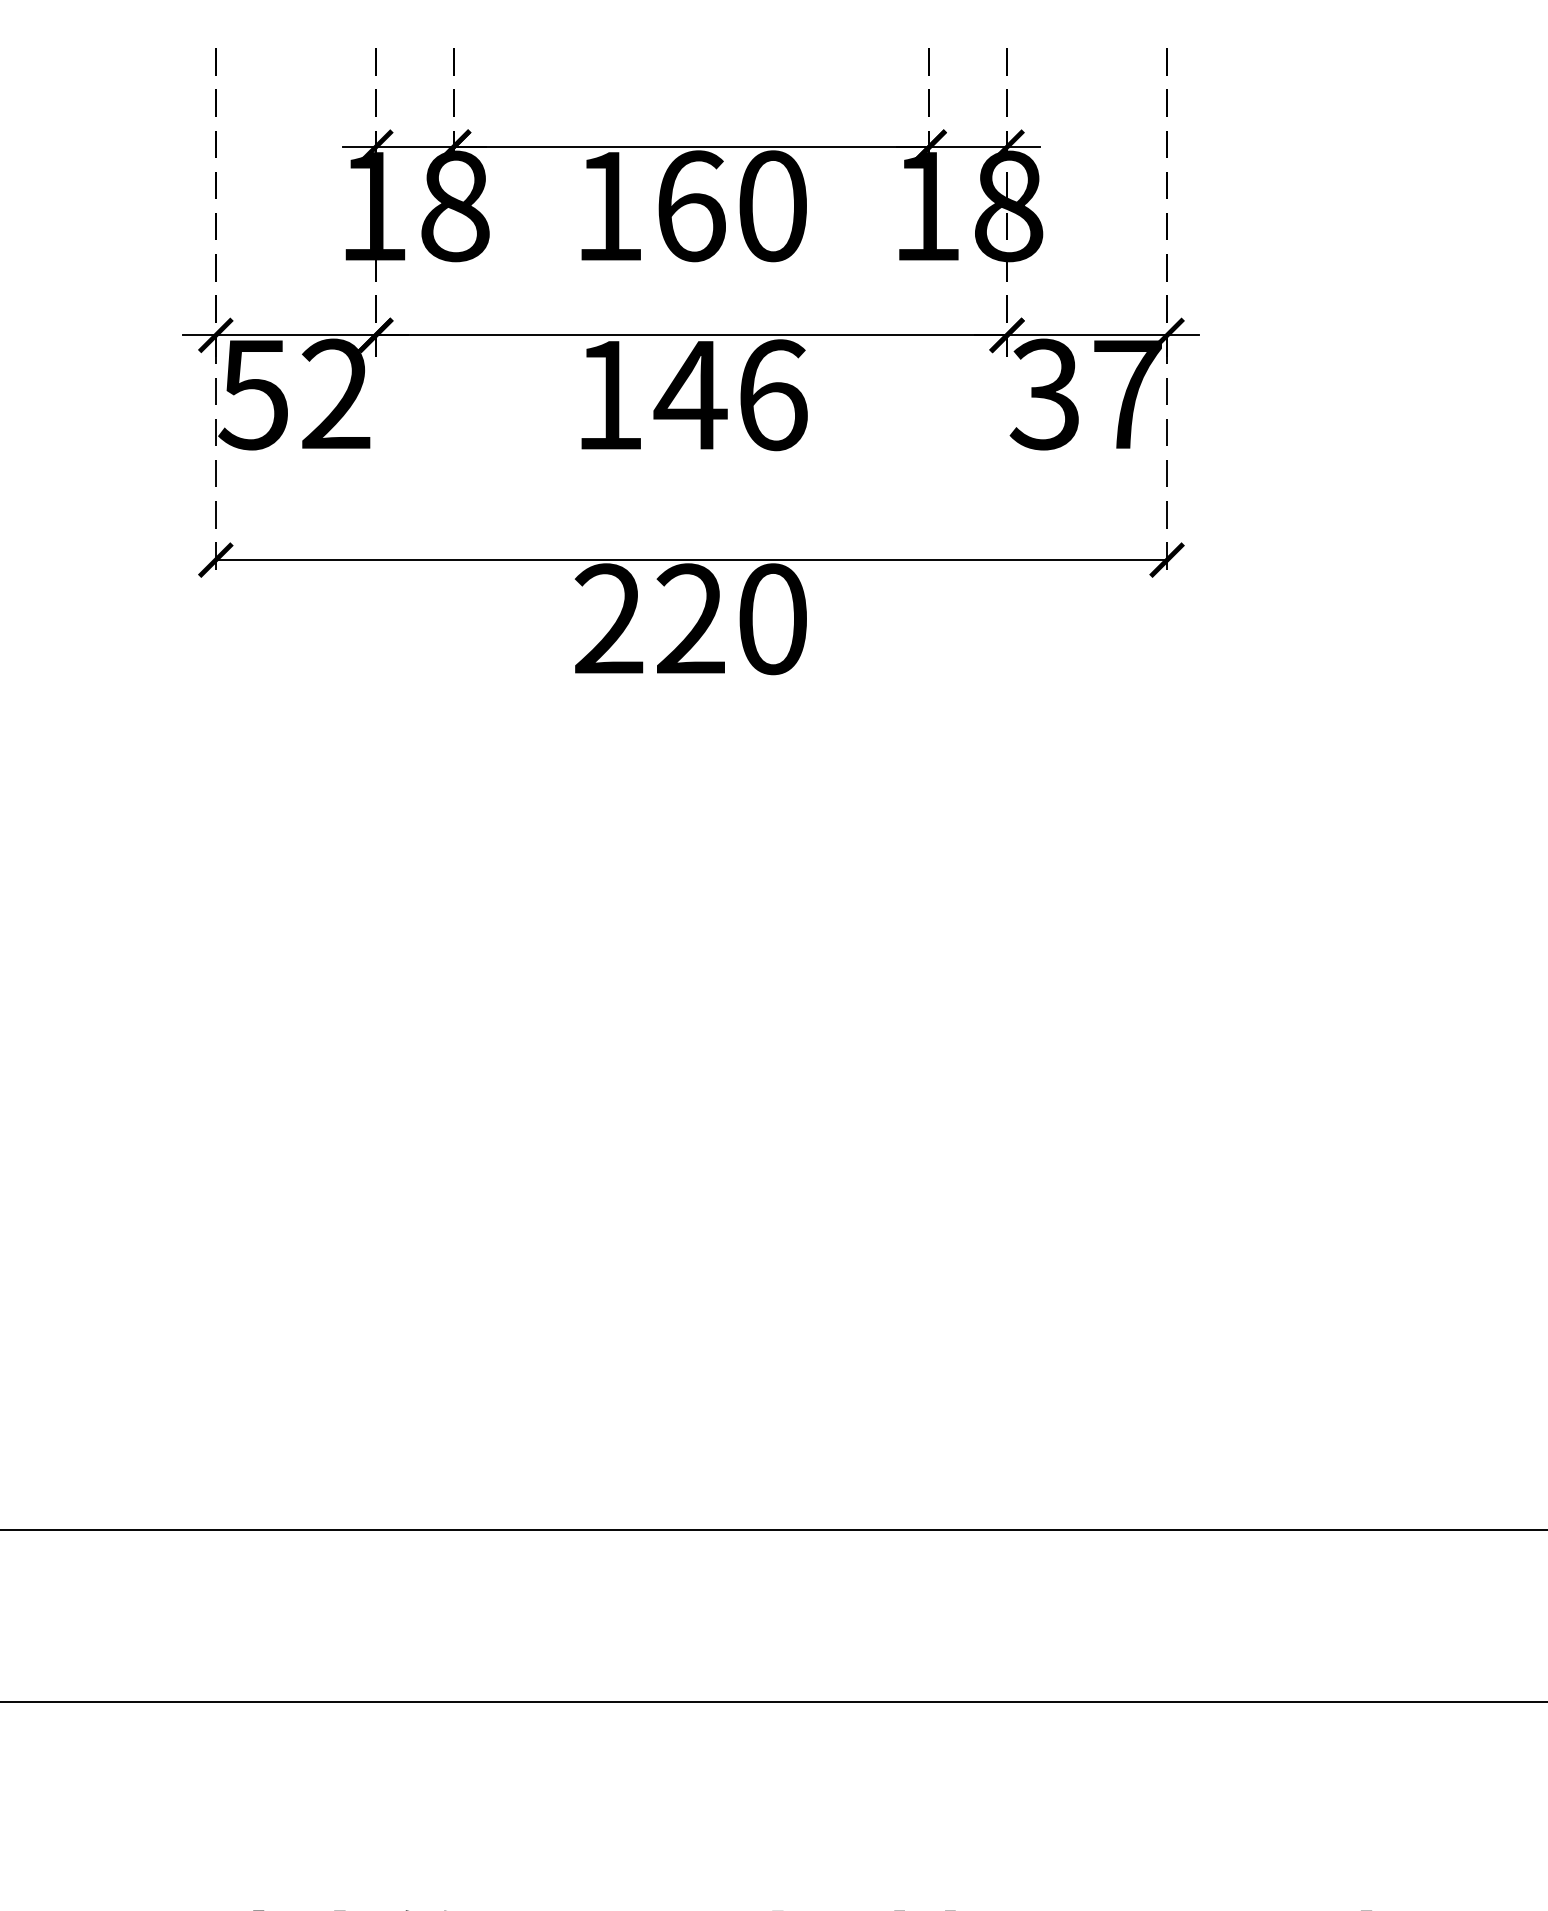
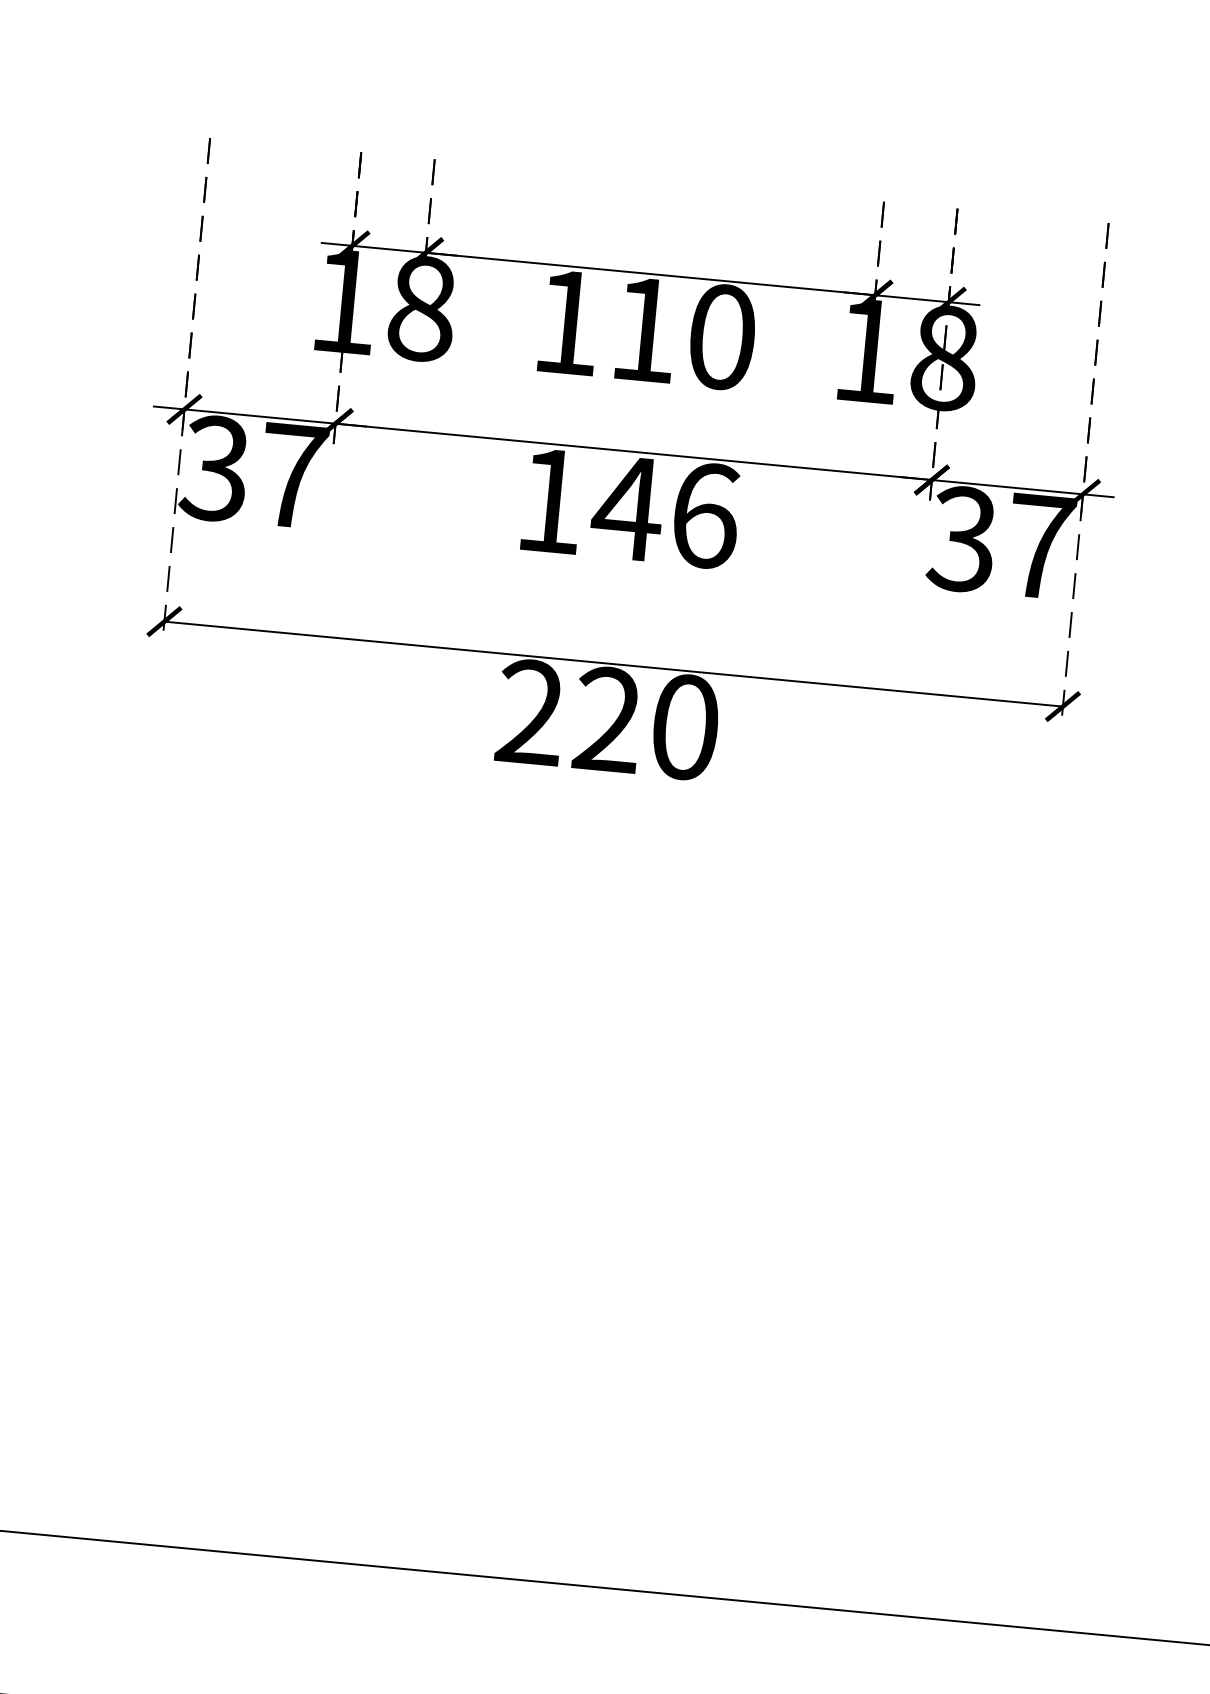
text: (691, 206) -> (645, 330), 160 -> 110
text: (294, 394) -> (253, 472), 52 -> 37

